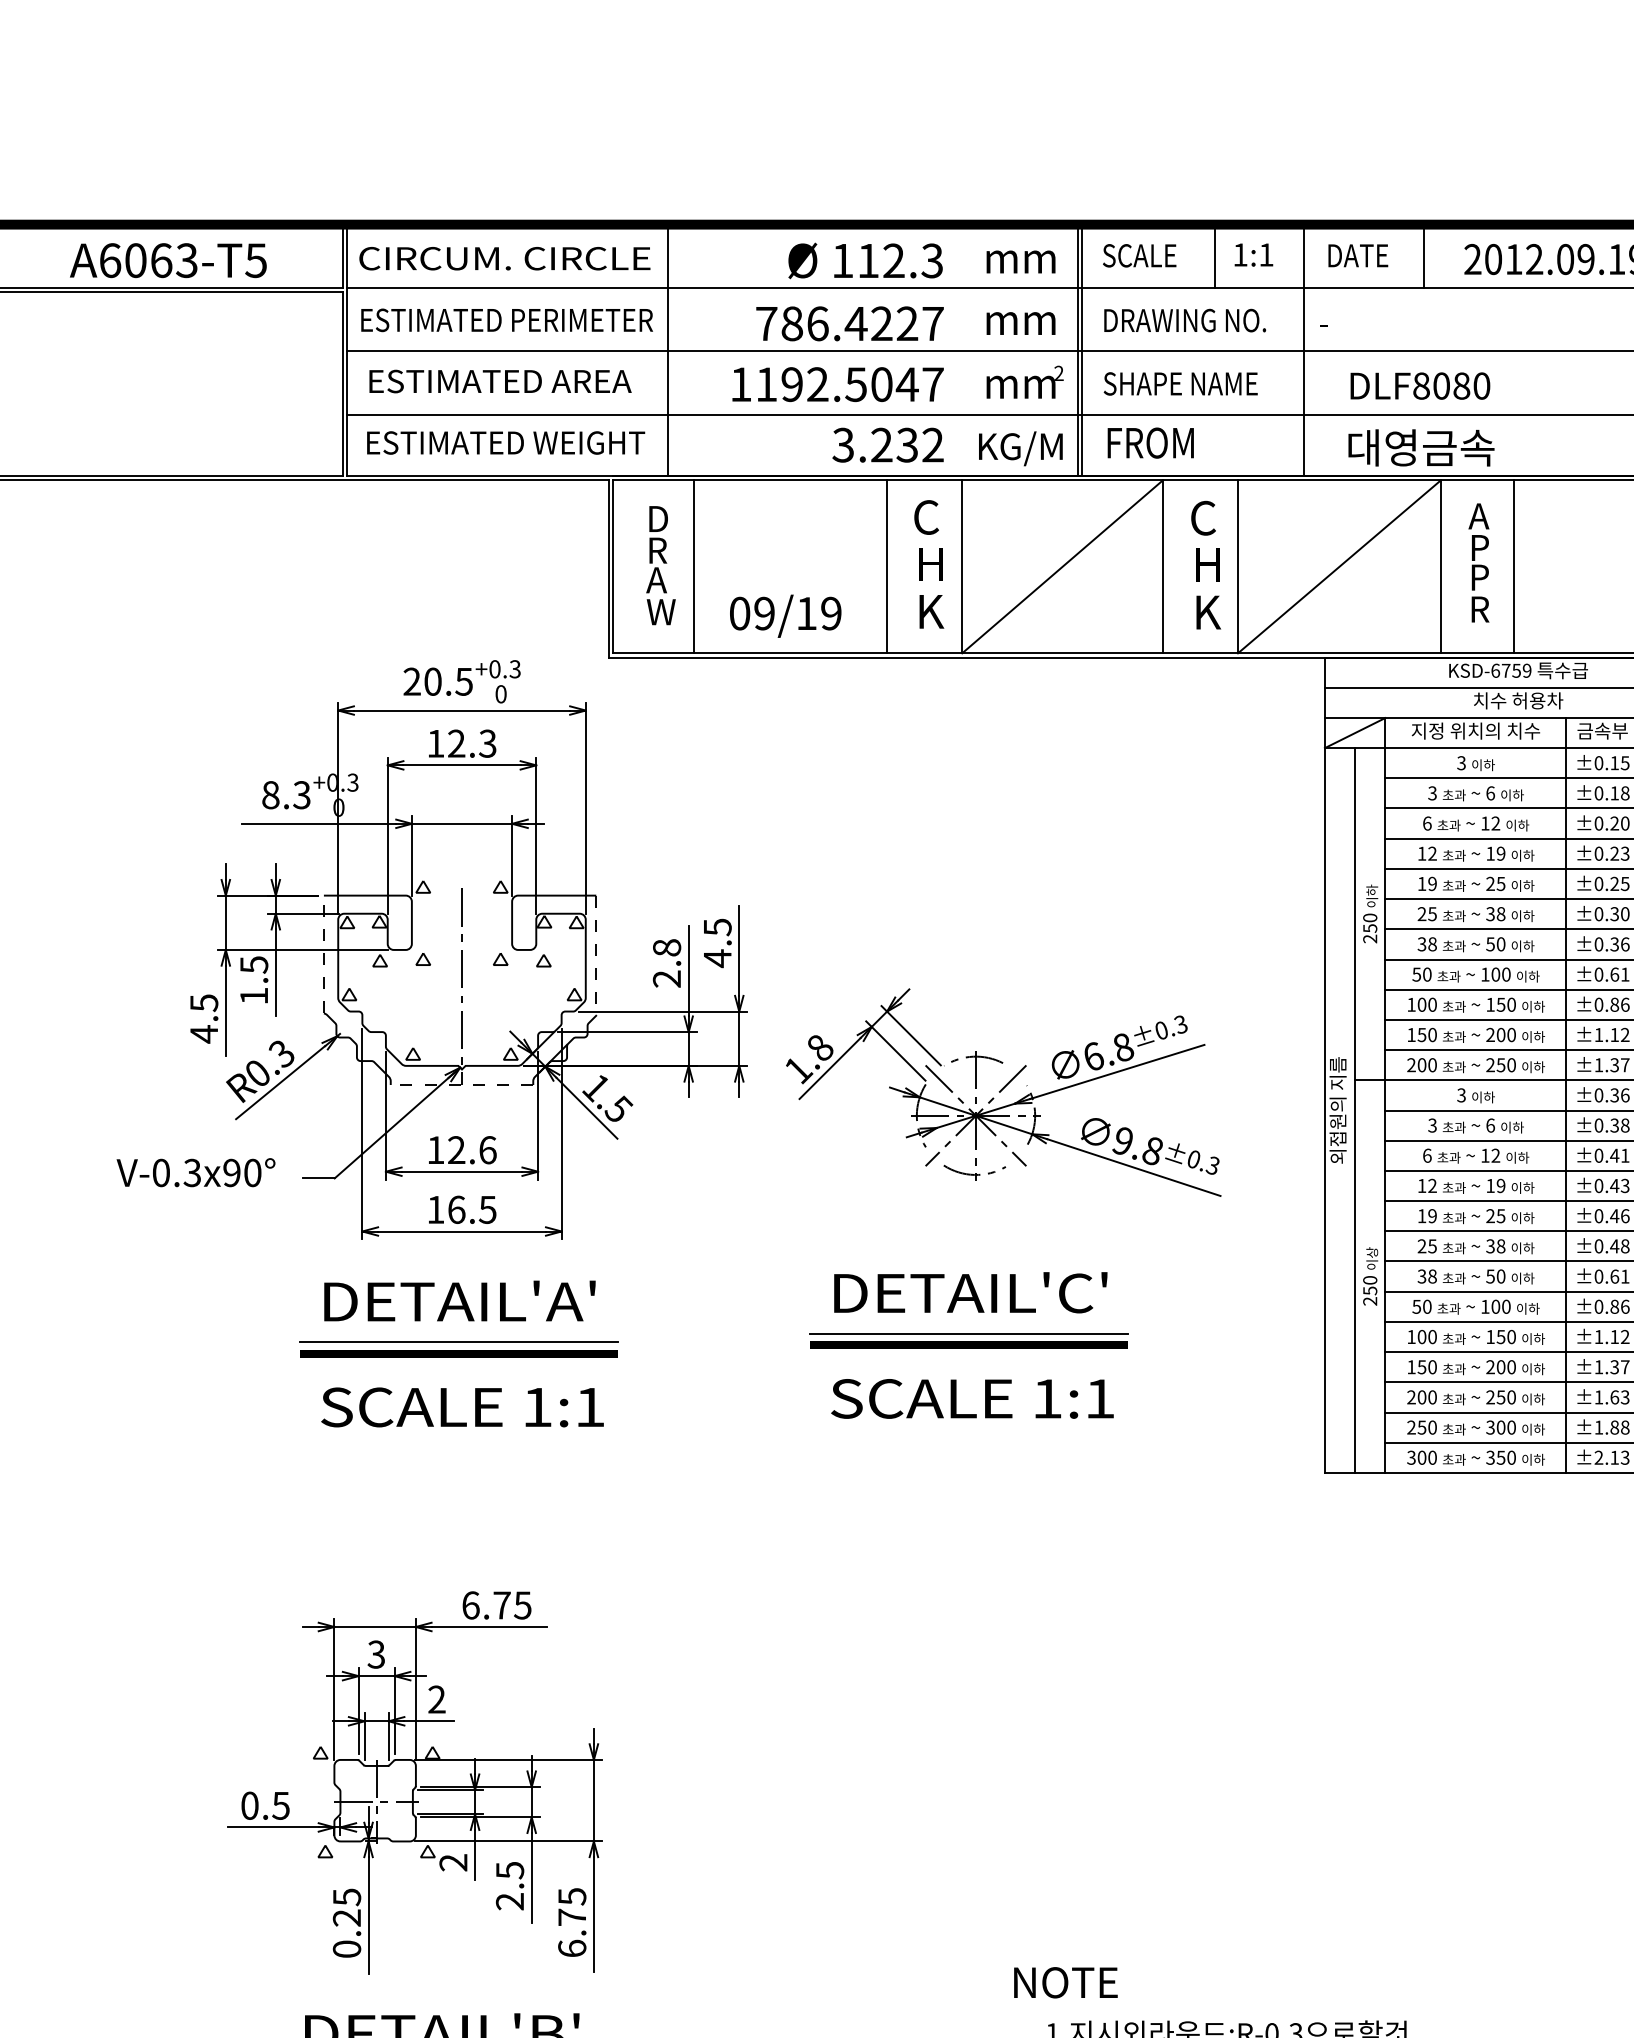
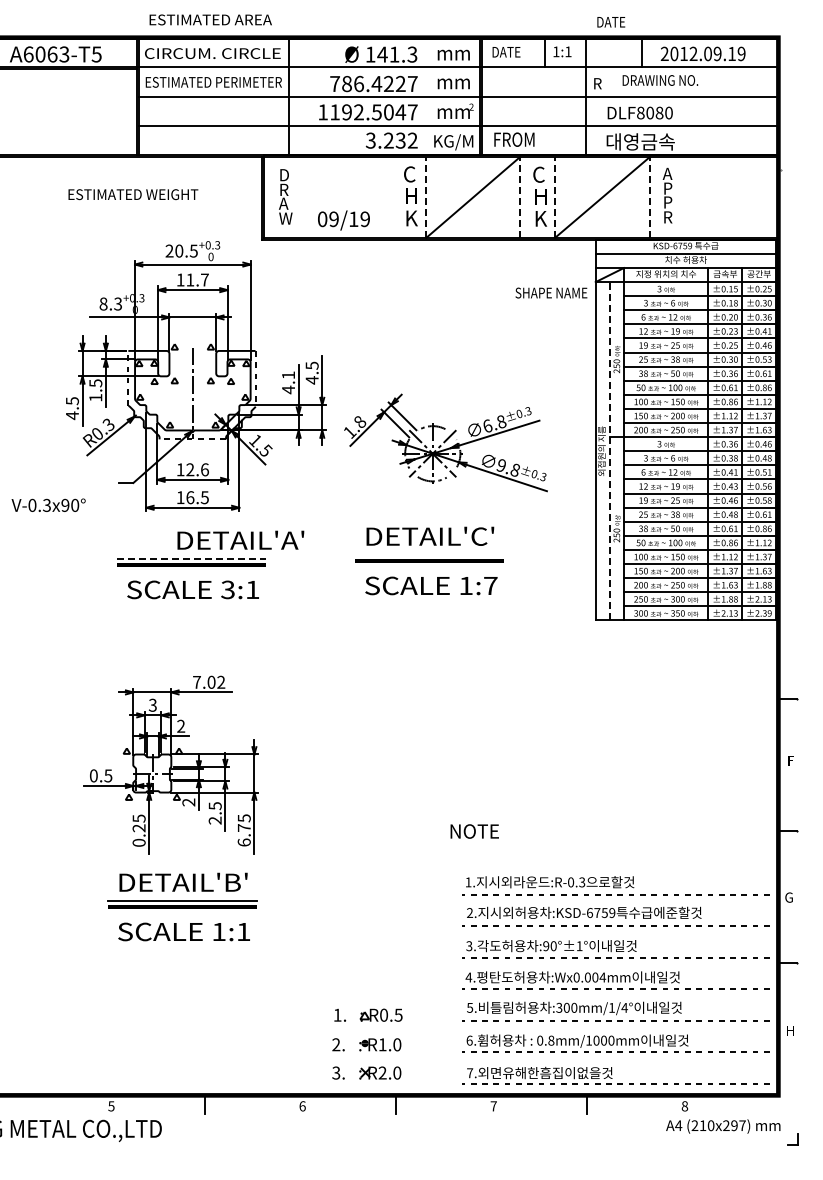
text: (1140, 254) -> (509, 51), SCALE -> DATE
text: (1358, 256) -> (611, 22), moved
text: (881, 260) -> (388, 54), 112.3 -> 141.3
text: (1185, 320) -> (660, 80), moved
text: (1328, 322) -> (597, 83), - -> R
text: (499, 380) -> (210, 19), moved
text: (1180, 382) -> (551, 292), moved
text: (506, 442) -> (133, 194), moved
line: (962, 564) -> (426, 196), solid -> dashed
line: (1163, 564) -> (520, 196), solid -> dashed
line: (1238, 564) -> (555, 196), solid -> dashed
line: (1440, 564) -> (649, 196), solid -> dashed
line: (694, 566) -> (301, 197), removed
line: (887, 566) -> (391, 197), removed
line: (1512, 566) -> (683, 197), removed
text: (472, 742) -> (197, 279), 12.3 -> 11.7
text: (666, 963) -> (288, 382), 2.8 -> 4.1
line: (1354, 1108) -> (609, 450), solid -> dashed
text: (195, 1170) -> (48, 504), moved
text: (459, 1299) -> (240, 539), moved
line: (968, 1333) -> (429, 555), removed
line: (461, 1342) -> (192, 559), solid -> dashed
text: (1099, 1397) -> (490, 585), 1:1 -> 1:7
text: (536, 1406) -> (227, 589), 1:1 -> 3:1
text: (497, 1603) -> (209, 681), 6.75 -> 7.02
text: (1065, 1982) -> (474, 831), moved

